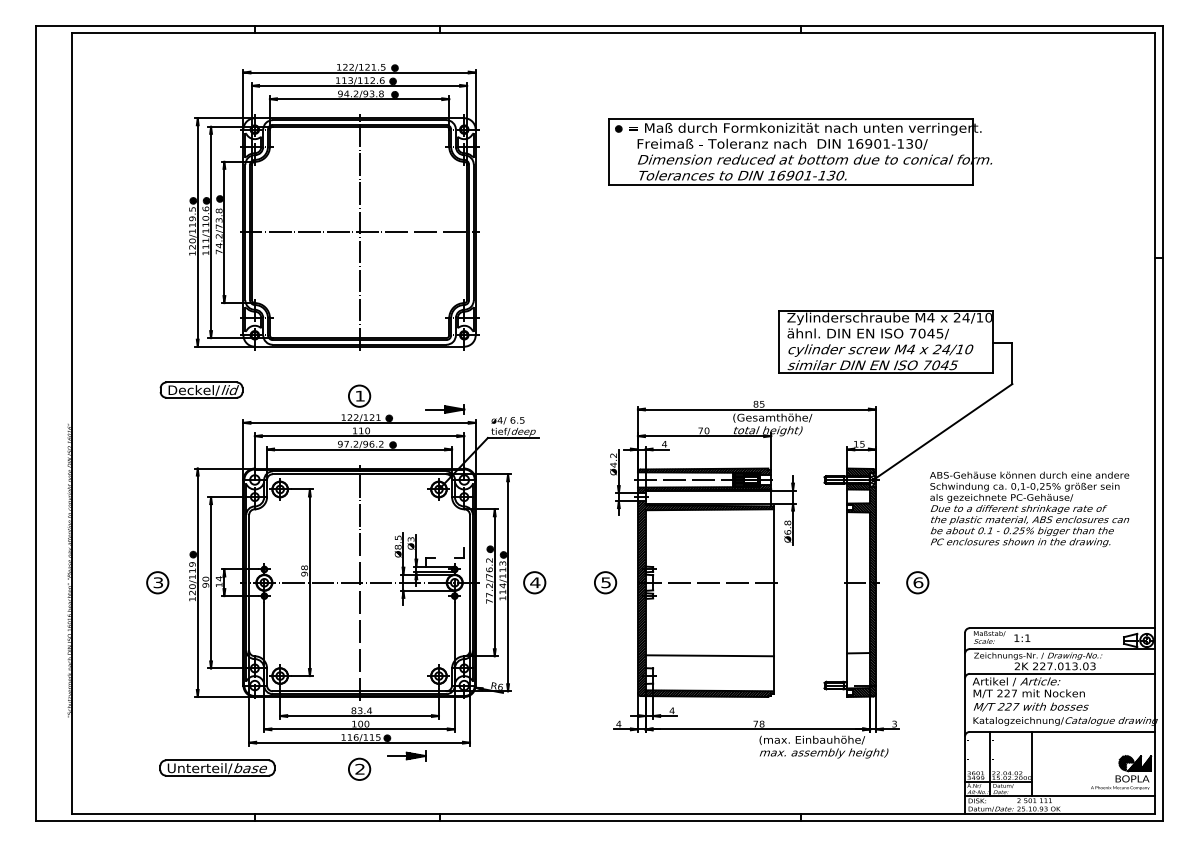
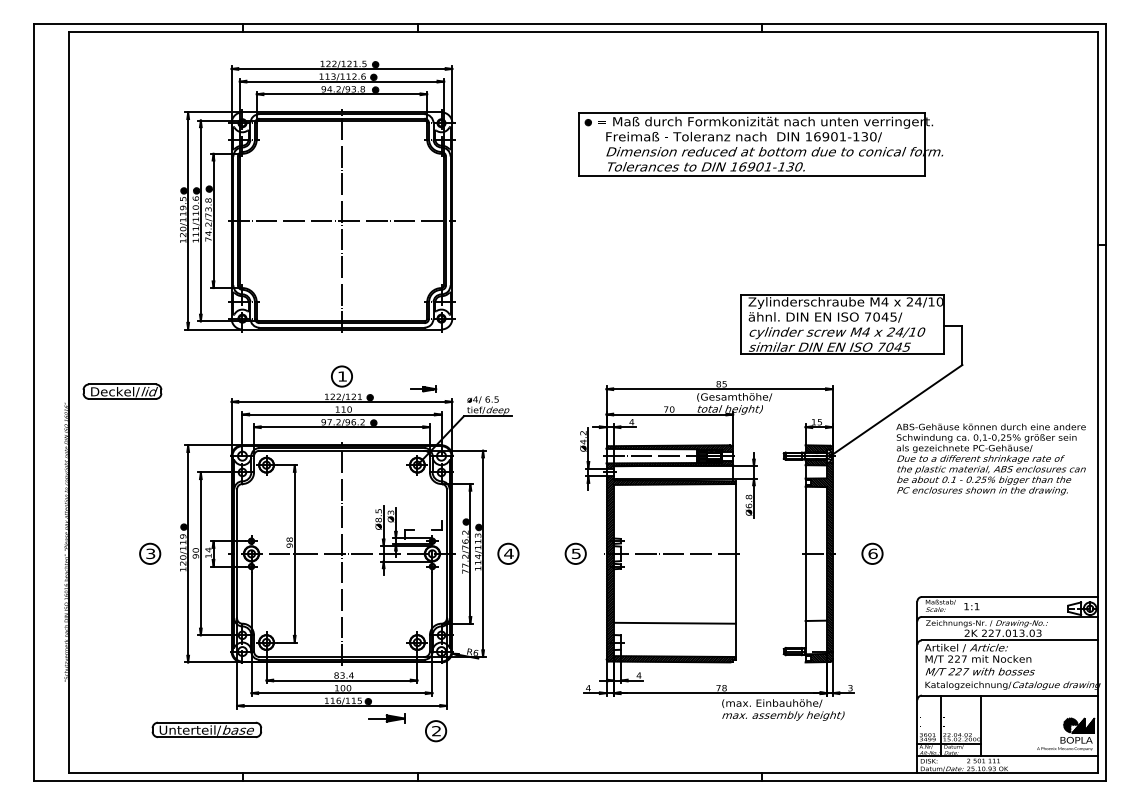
part: (201, 389) -> (122, 391), moved
part: (445, 409) -> (423, 389), size x0.7
text: (1029, 509) -> (991, 459), moved
part: (359, 768) -> (435, 730), moved

